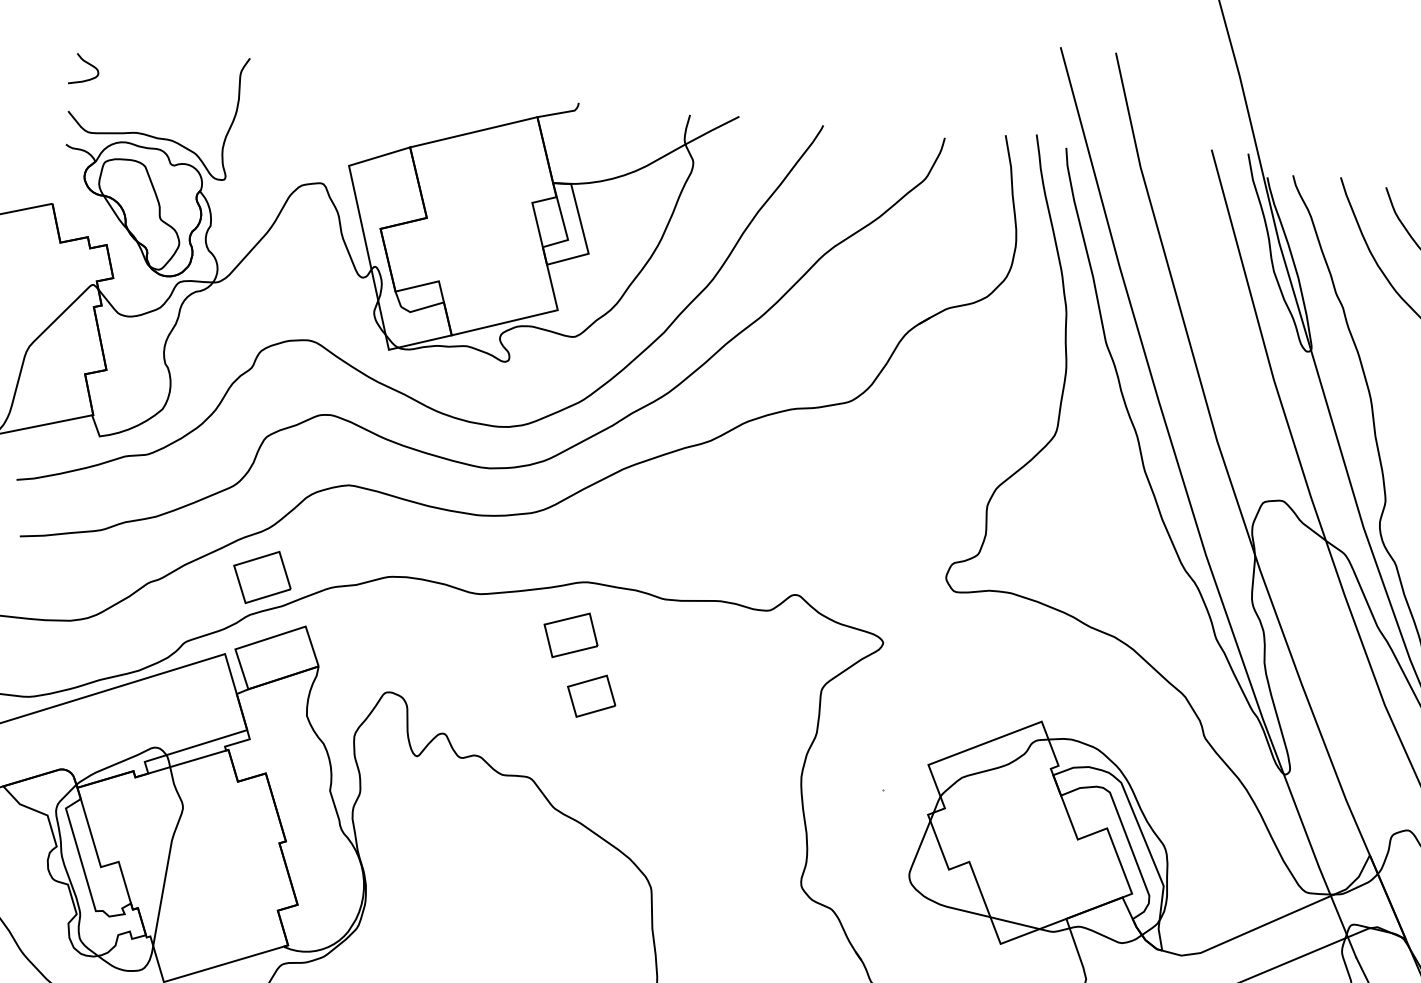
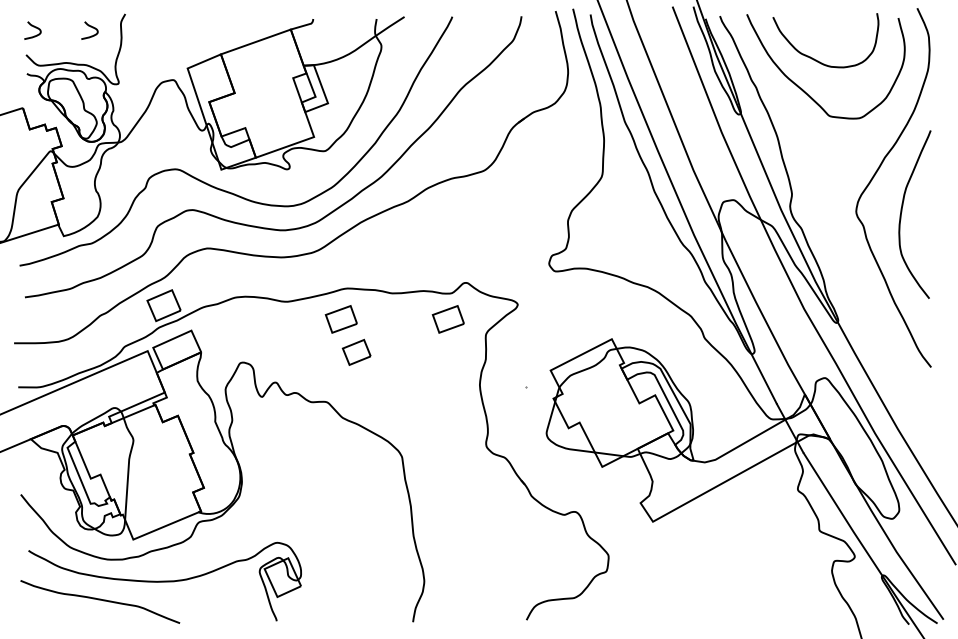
curve: (186, 75) -> (90, 27), added
part: (757, 655) -> (447, 319), added

